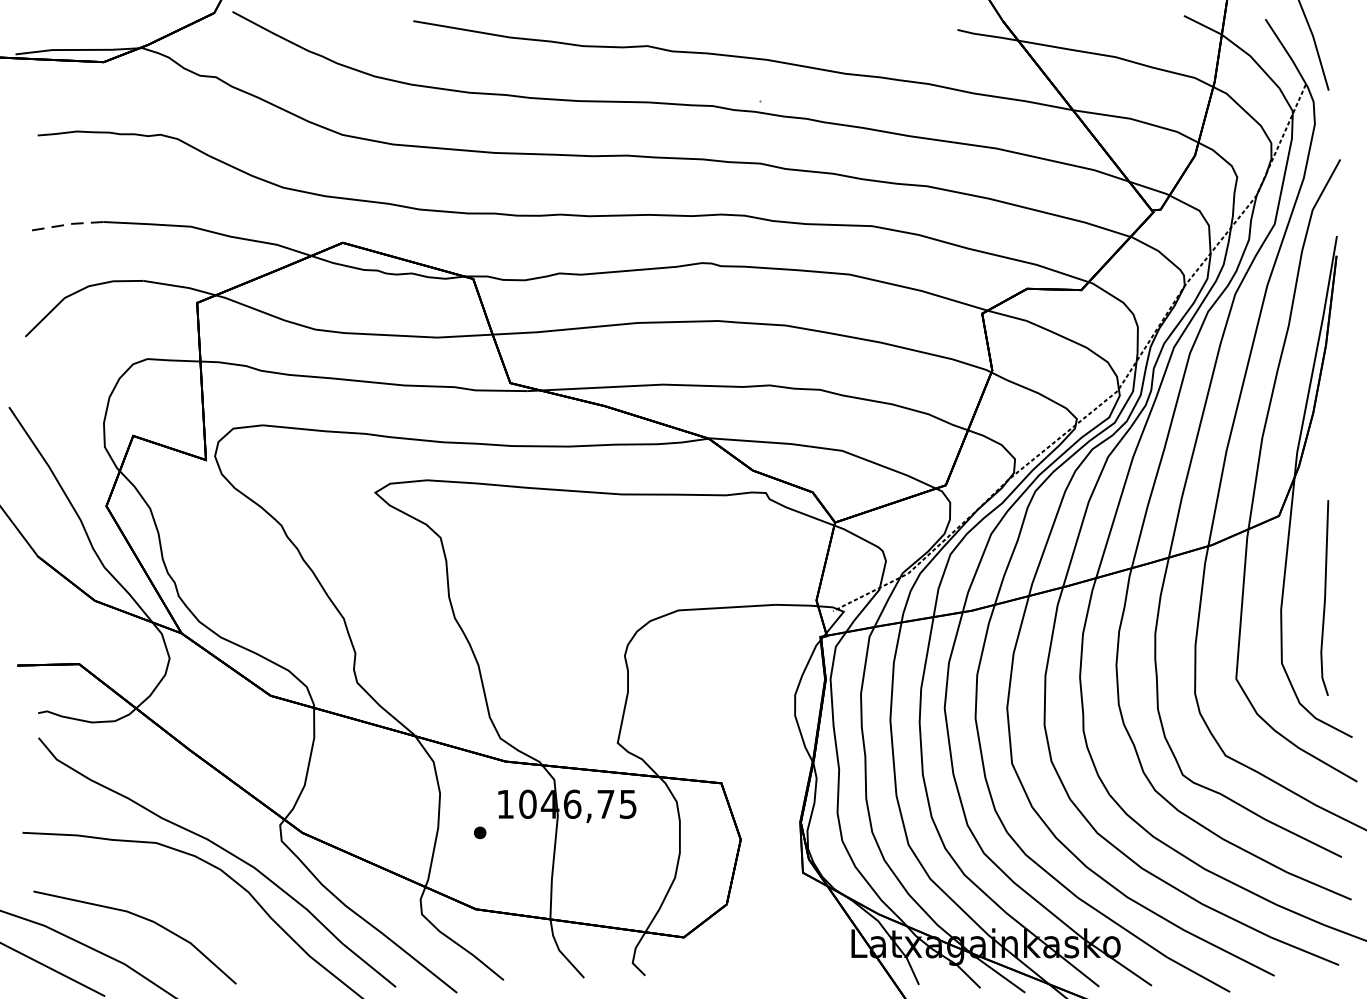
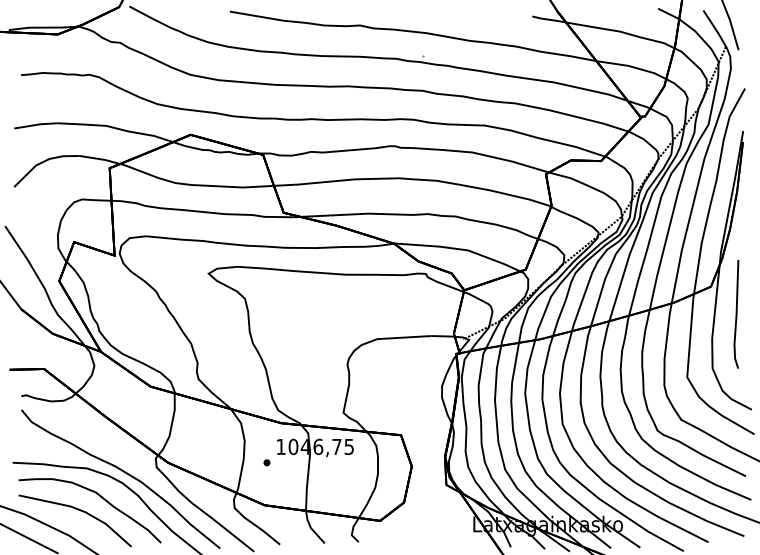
line: (65, 224) -> (36, 124), dashed -> solid
line: (1324, 596) -> (736, 313), moved
curve: (182, 897) -> (101, 498), added

